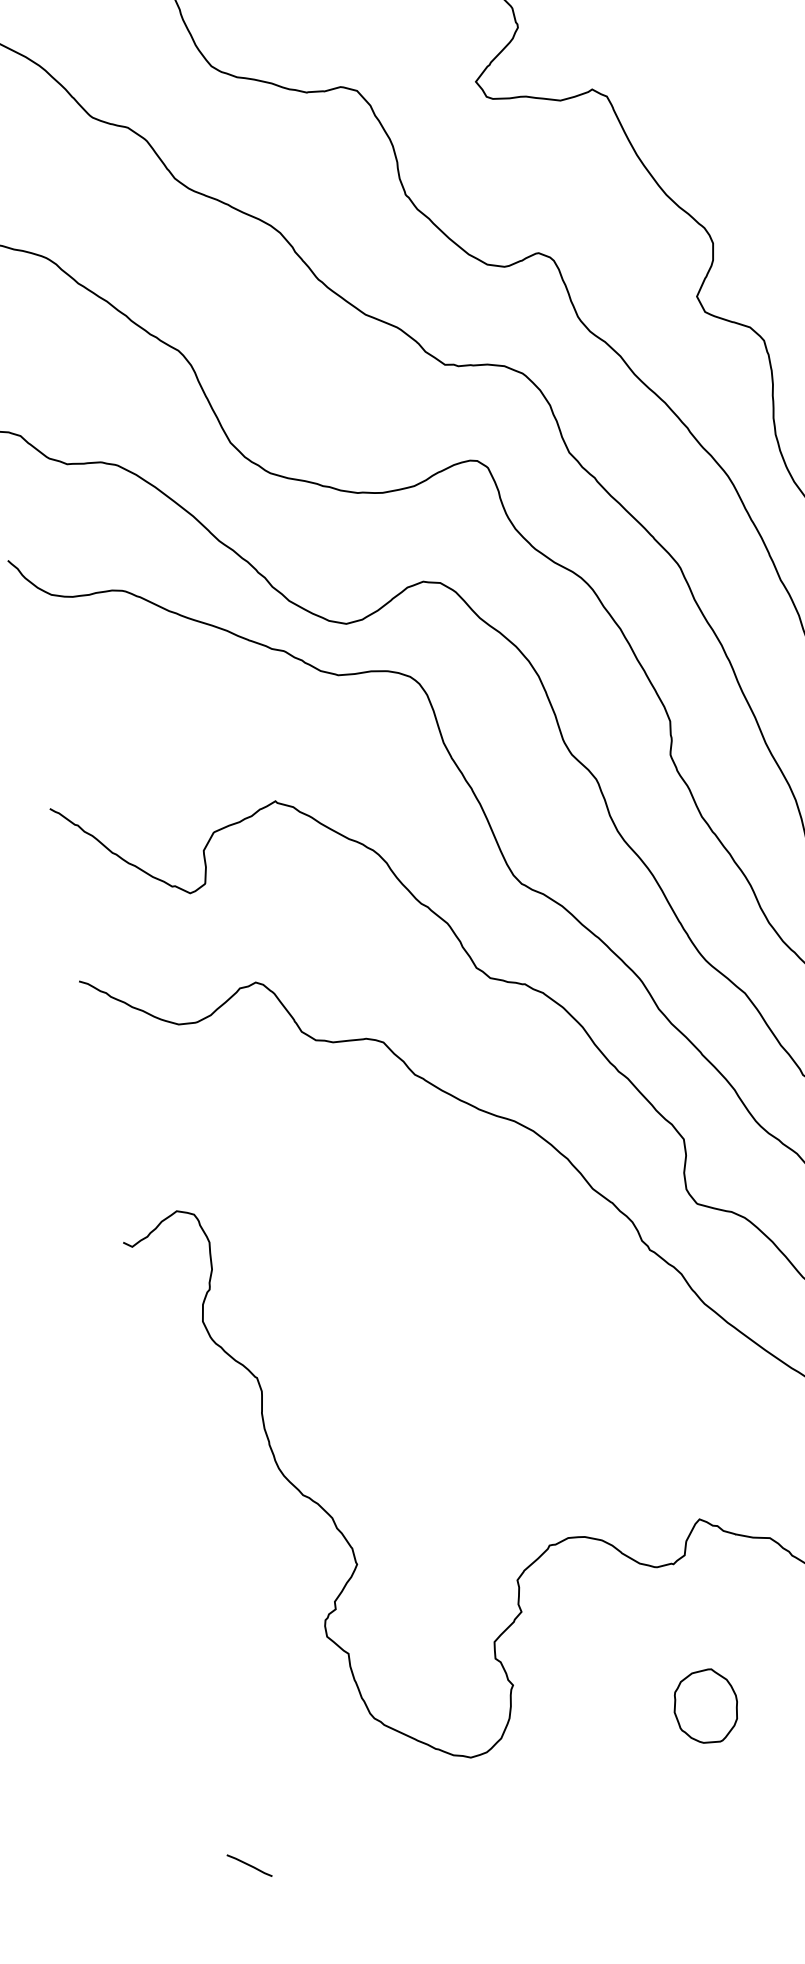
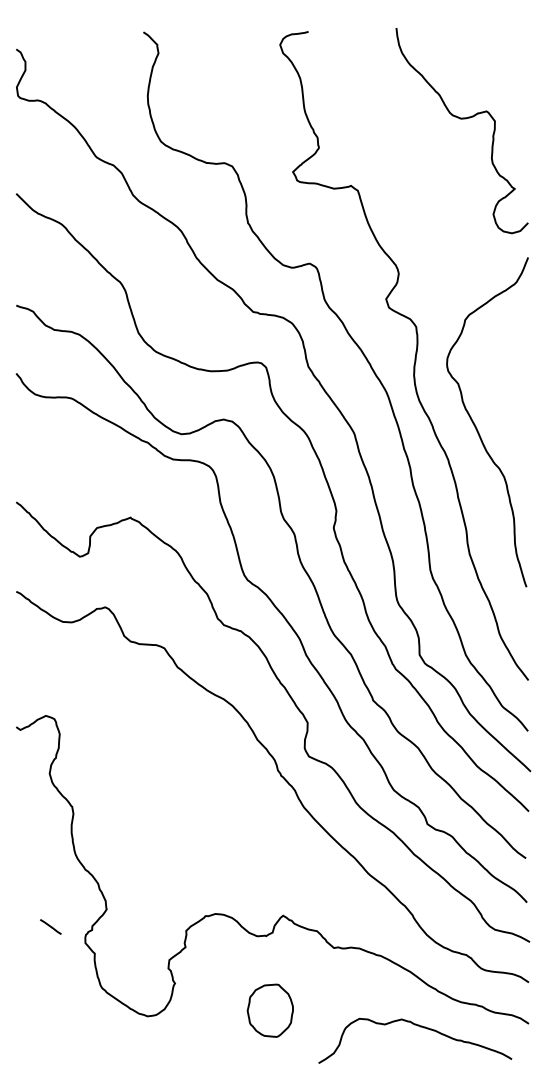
part: (705, 1706) -> (270, 1010), size x1.4
line: (248, 1864) -> (50, 926), moved

